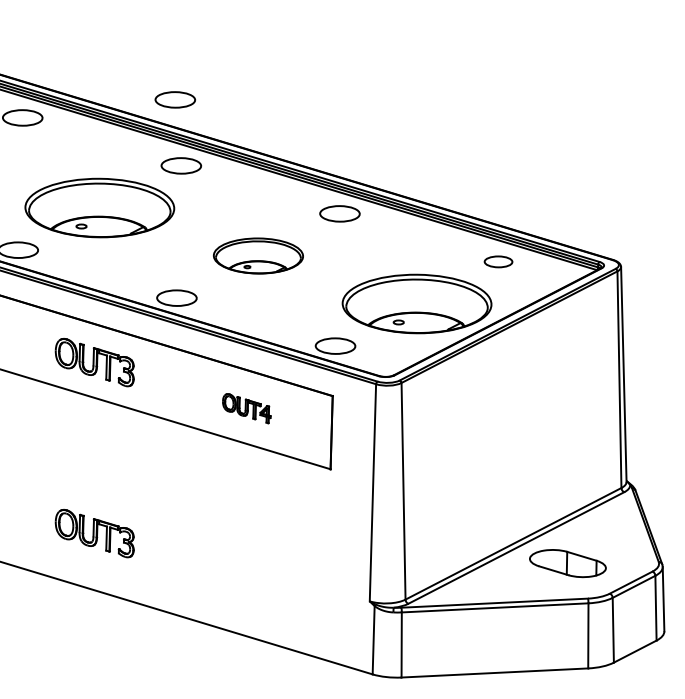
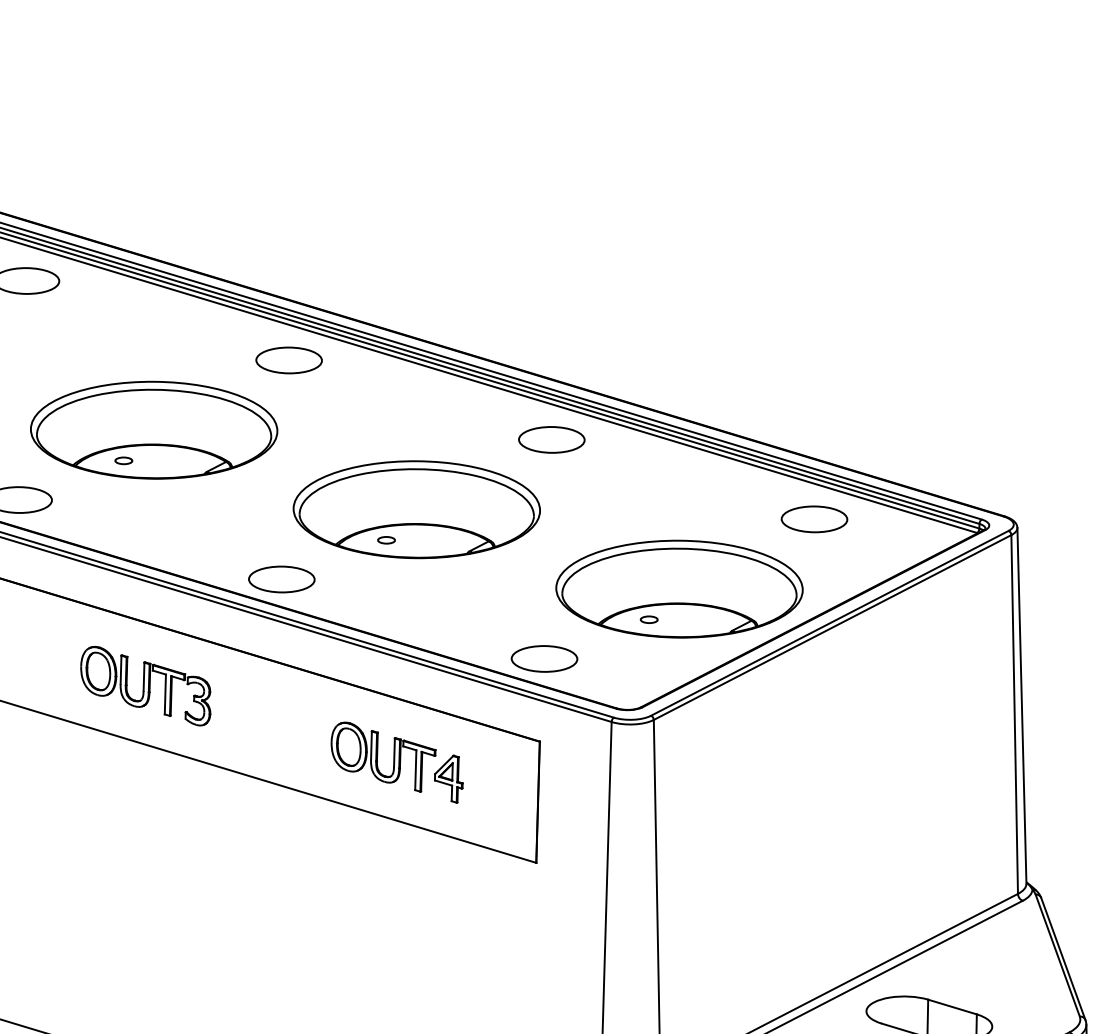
part: (174, 99) -> (277, 250), removed
part: (258, 255) -> (416, 508), size x1.67
part: (498, 261) -> (814, 518), size x1.43
part: (246, 408) -> (397, 762), size x1.67
part: (94, 533) -> (145, 969), removed

